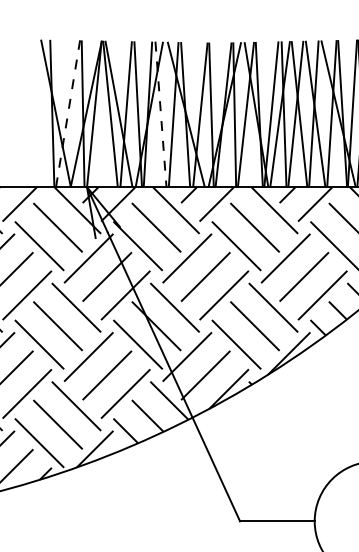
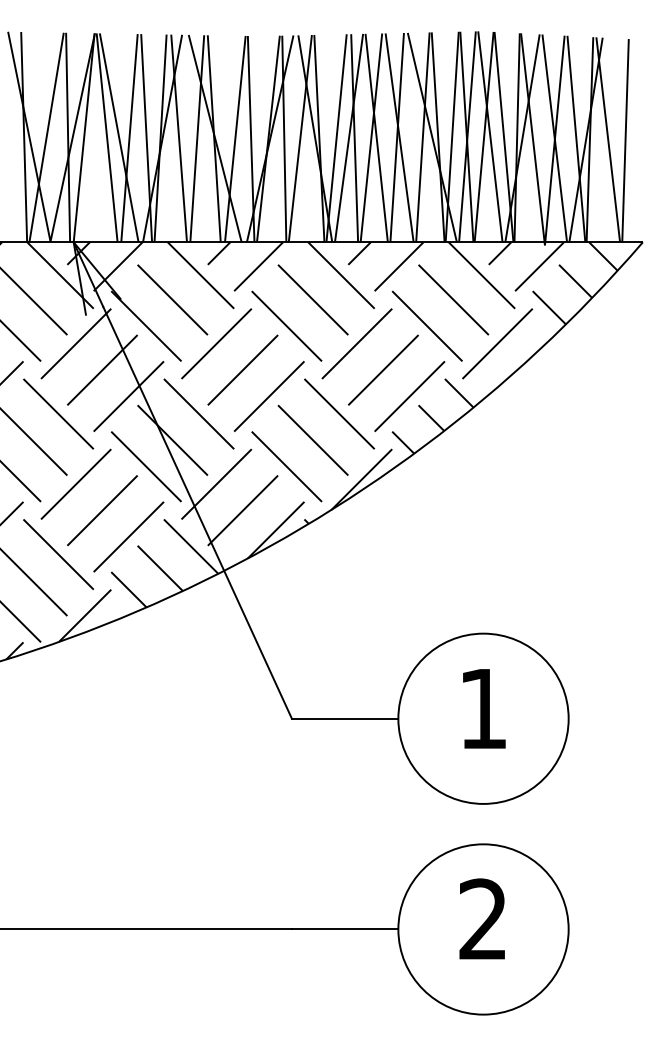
line: (67, 113) -> (46, 137), dashed -> solid
line: (161, 114) -> (179, 138), dashed -> solid

